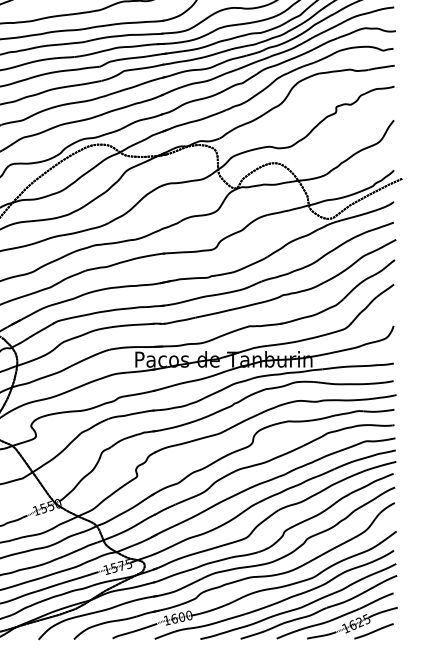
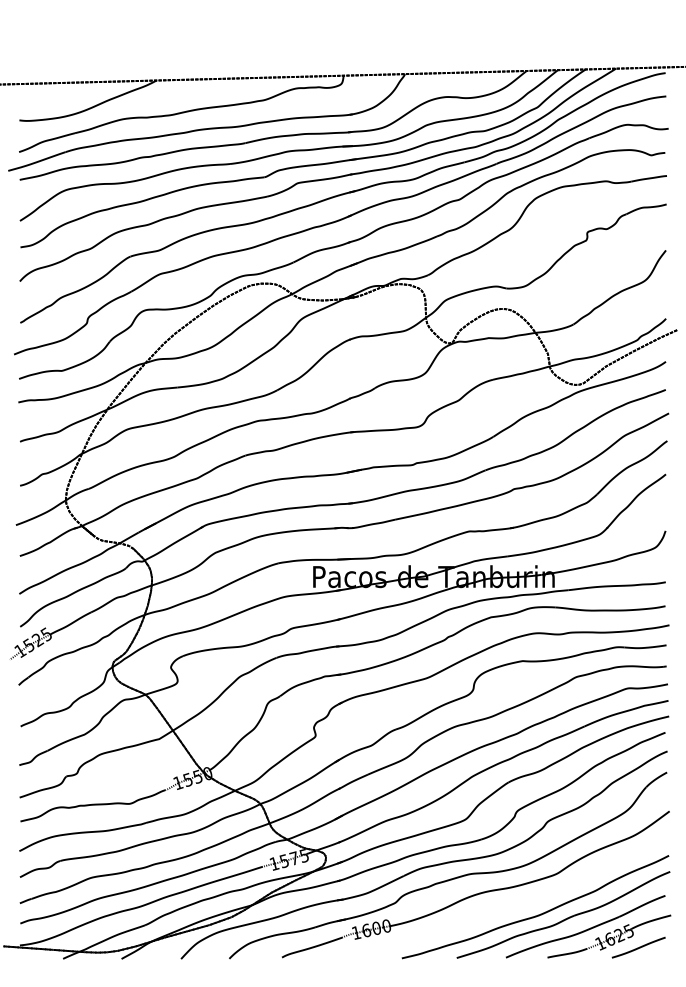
part: (277, 601) -> (507, 907), removed

